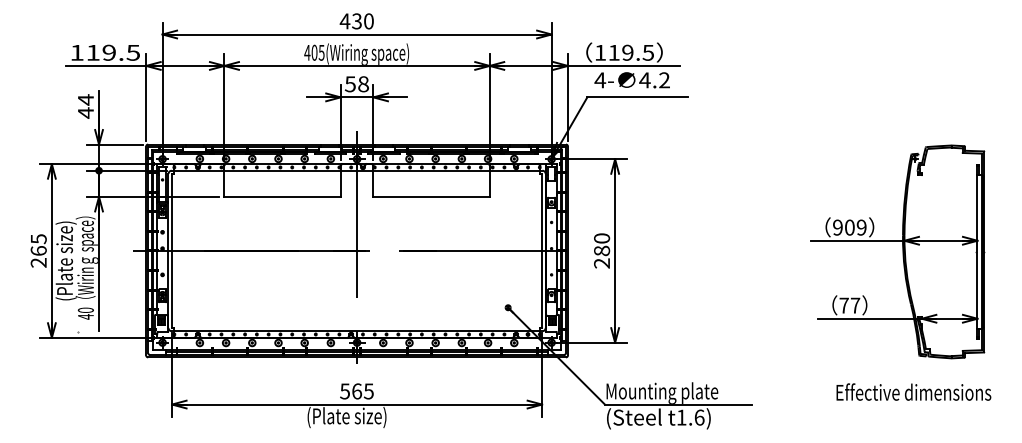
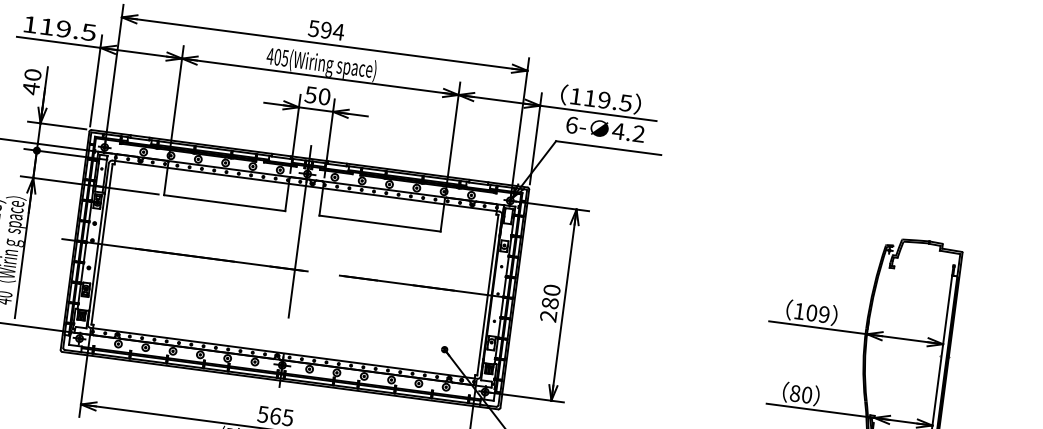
text: (356, 21) -> (325, 30), 430 -> 594
text: (600, 80) -> (572, 125), 4- -> 6-
text: (363, 84) -> (324, 97), 58 -> 50
text: (85, 99) -> (32, 74), 44 -> 40
text: (837, 227) -> (799, 311), 909 -> 109
text: (849, 305) -> (800, 394), 77 -> 80

